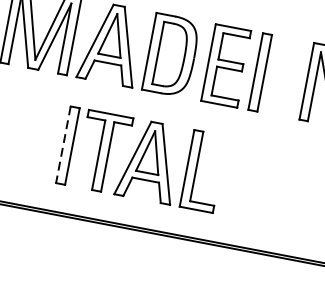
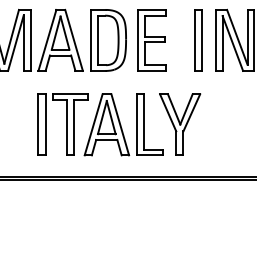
part: (259, 72) -> (198, 40), moved
line: (63, 144) -> (38, 124), dashed -> solid
part: (242, 178) -> (180, 124), added

